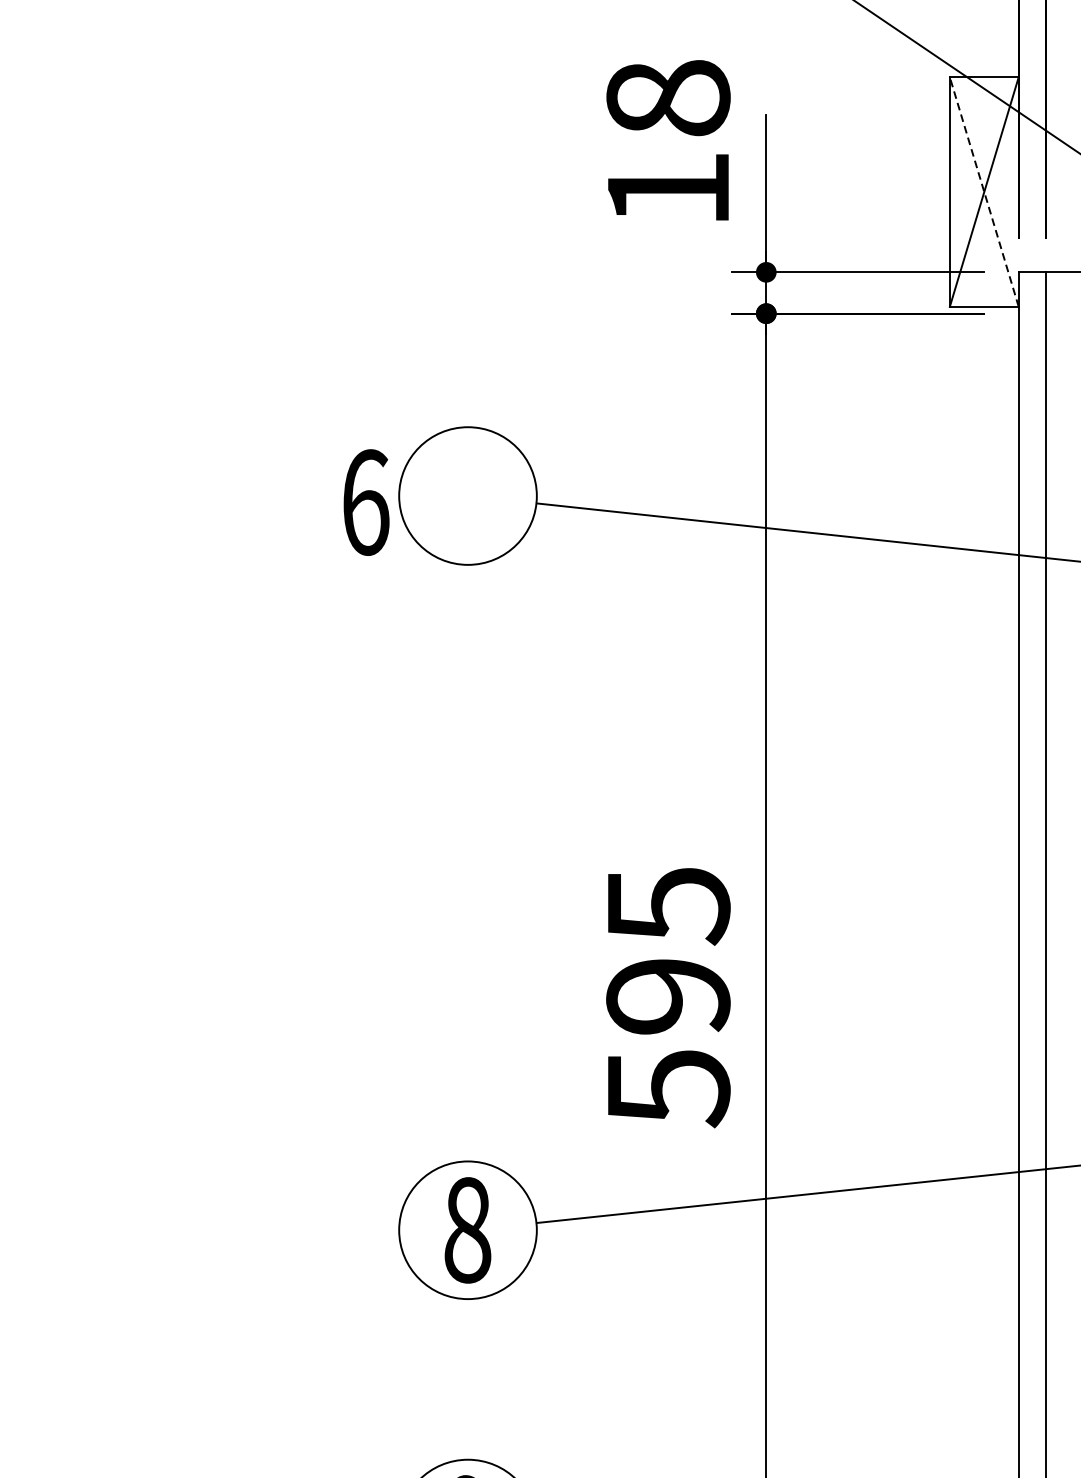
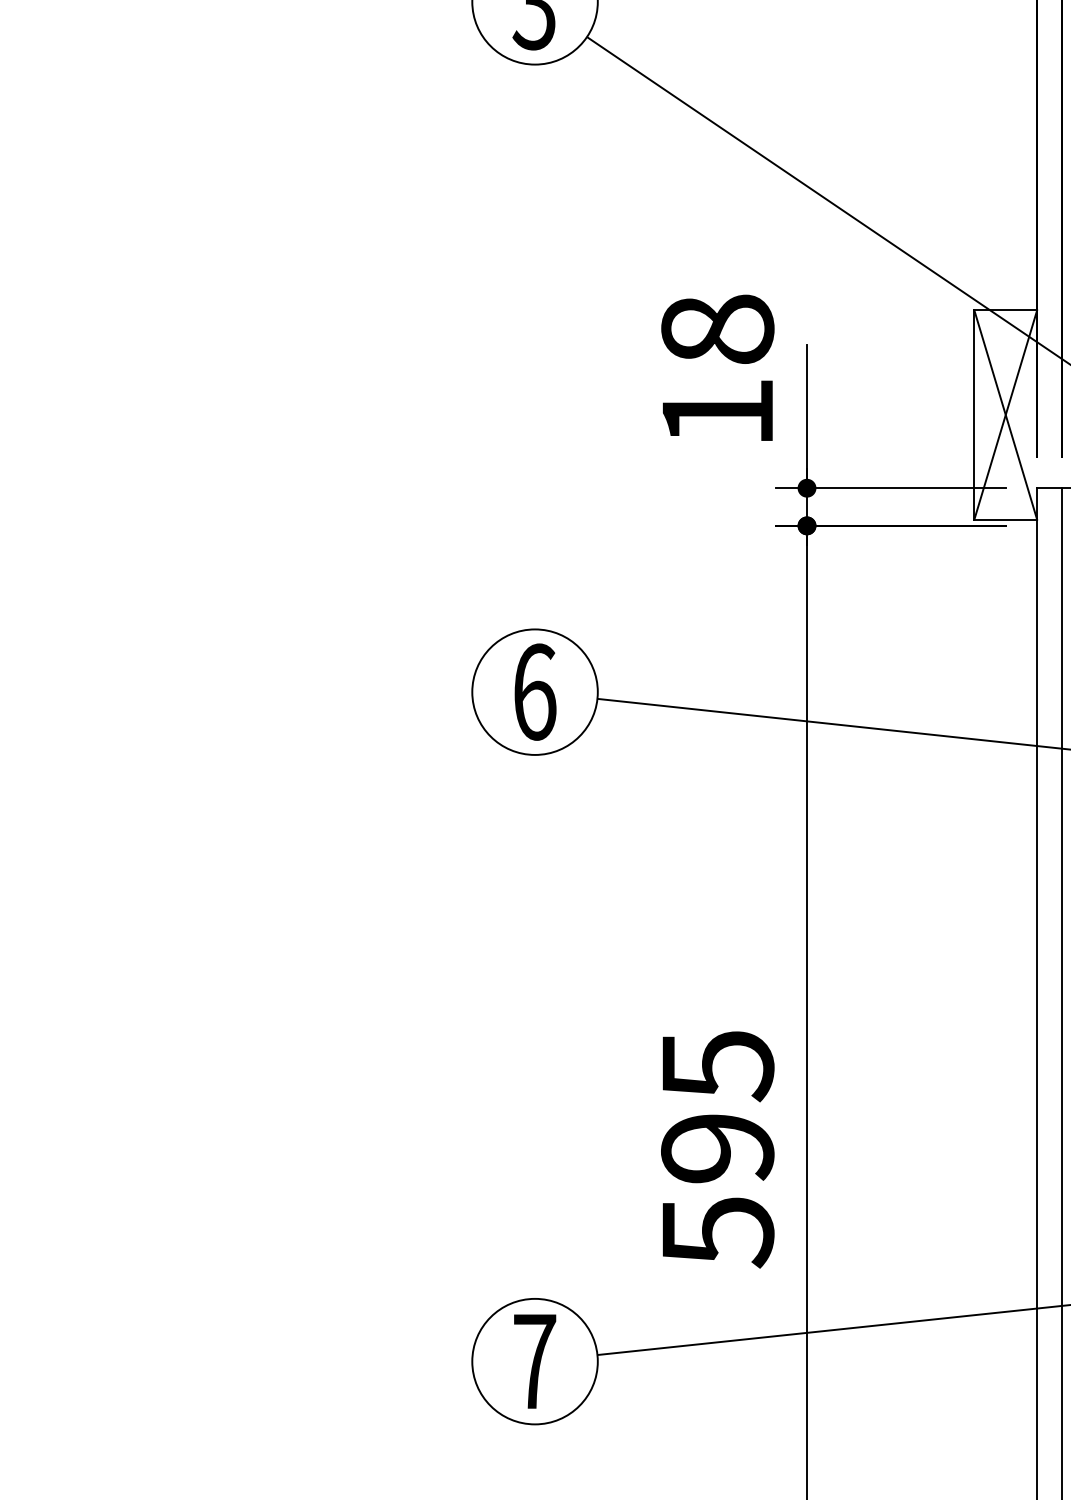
line: (984, 191) -> (1005, 414), dashed -> solid
text: (366, 501) -> (535, 691), moved
text: (467, 1230) -> (534, 1361), 8 -> 7

